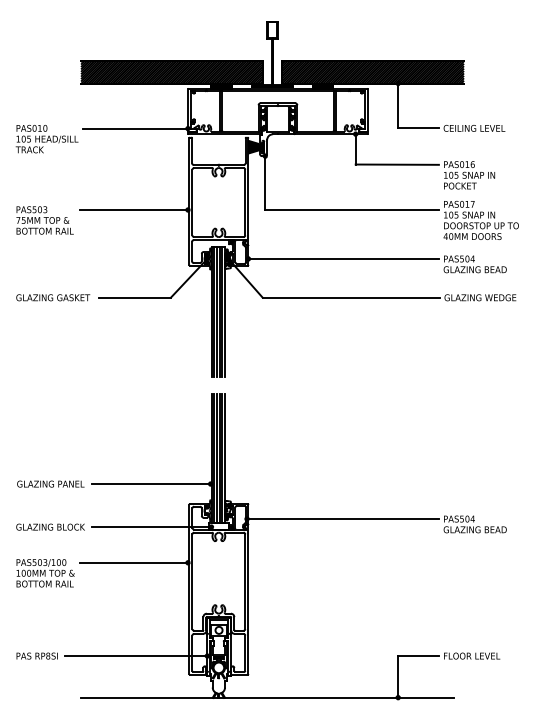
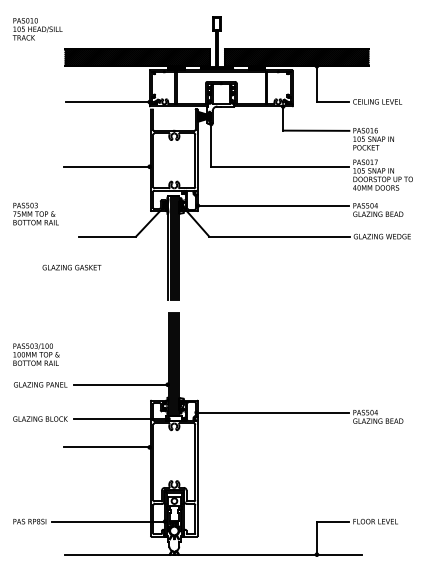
text: (46, 139) -> (37, 29), moved
text: (44, 220) -> (35, 214), moved
text: (53, 297) -> (72, 267), moved
text: (45, 573) -> (36, 354), moved

